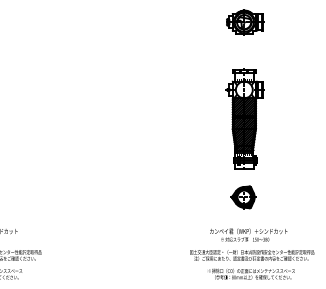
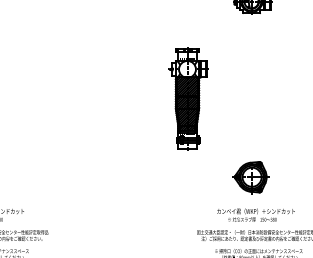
part: (244, 118) -> (187, 98), moved
part: (243, 197) -> (250, 177), size x1.4

